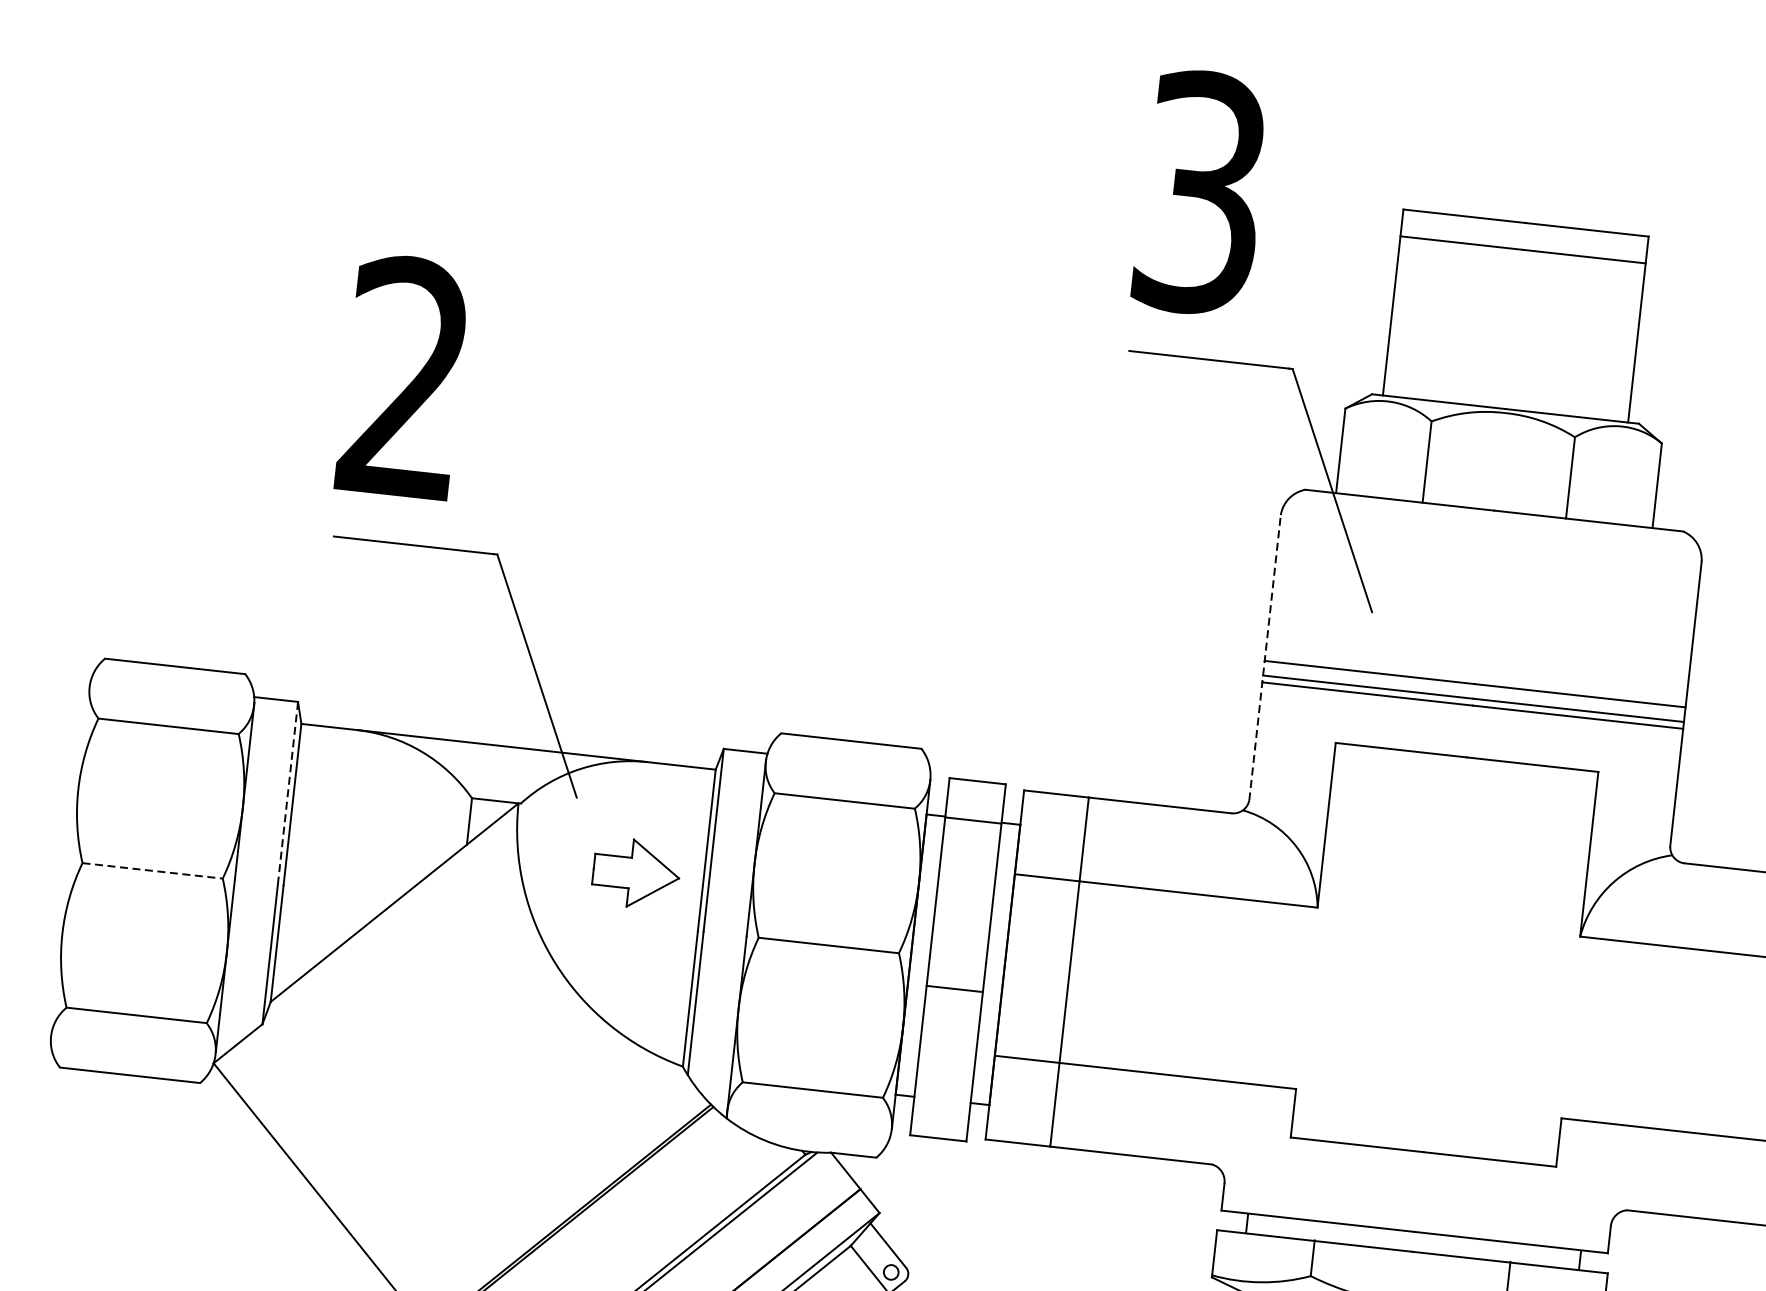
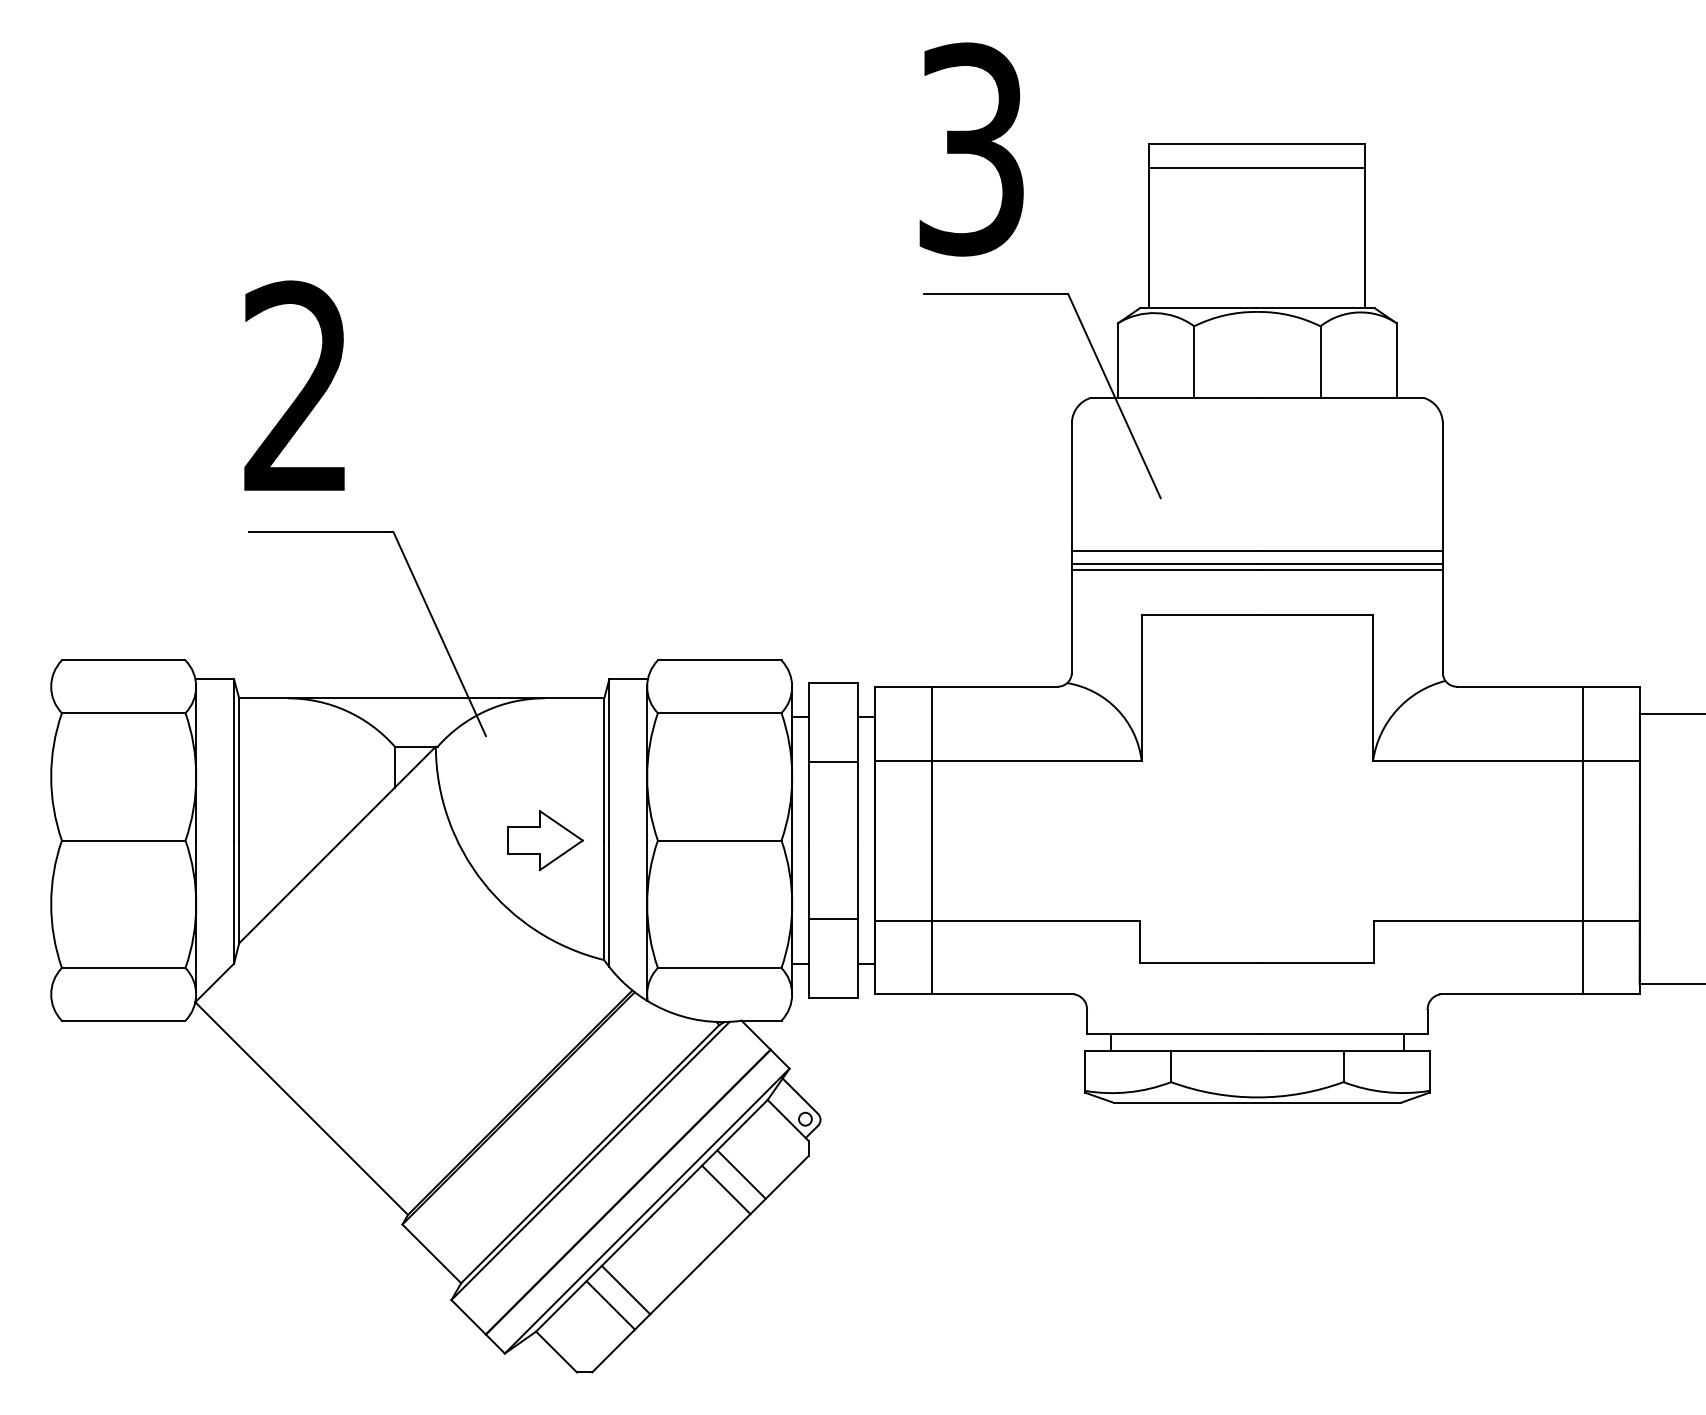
line: (1264, 658) -> (1071, 548), dashed -> solid
line: (288, 793) -> (234, 760), dashed -> solid
line: (973, 820) -> (833, 761), moved
line: (152, 870) -> (123, 840), dashed -> solid
part: (636, 873) -> (545, 840), moved
line: (954, 989) -> (833, 919), moved

